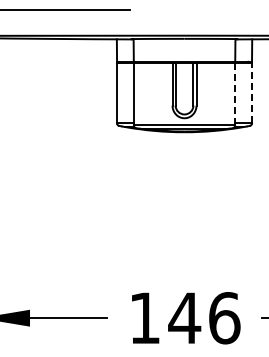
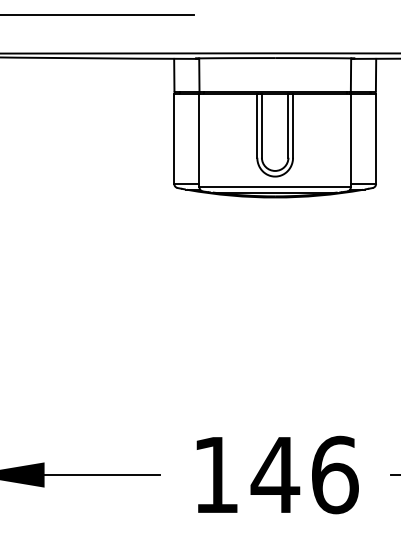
line: (235, 93) -> (351, 139), dashed -> solid
line: (252, 93) -> (376, 139), dashed -> solid

